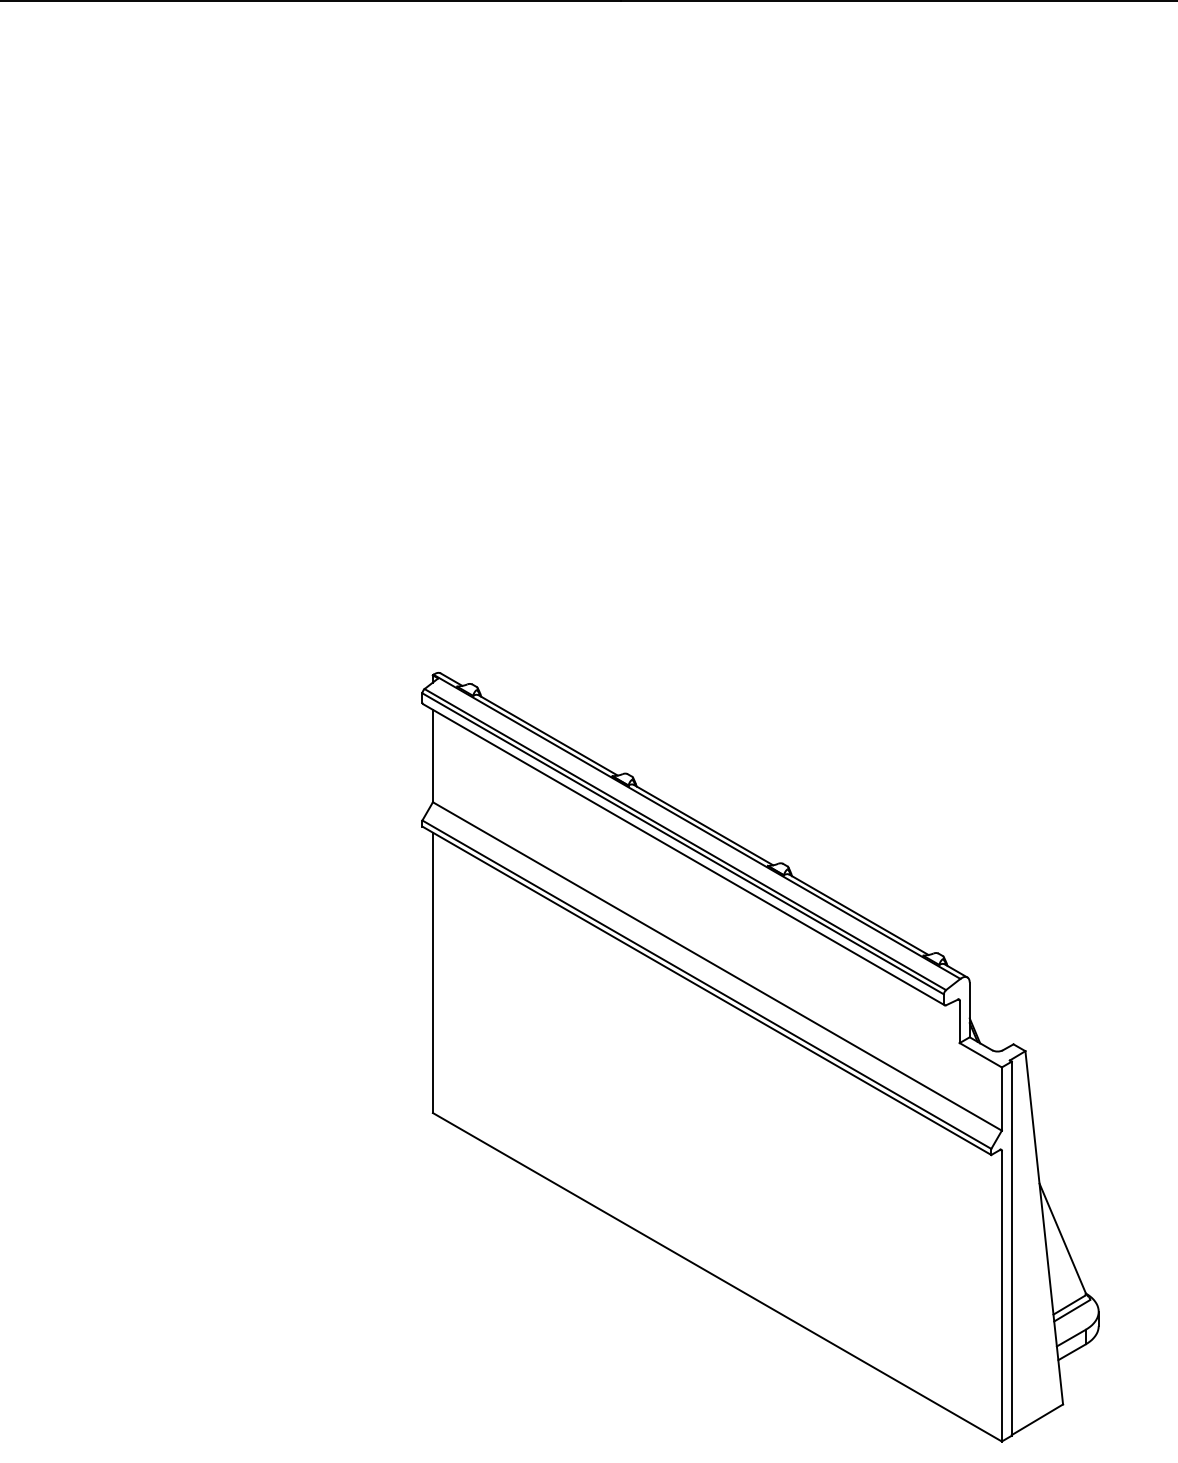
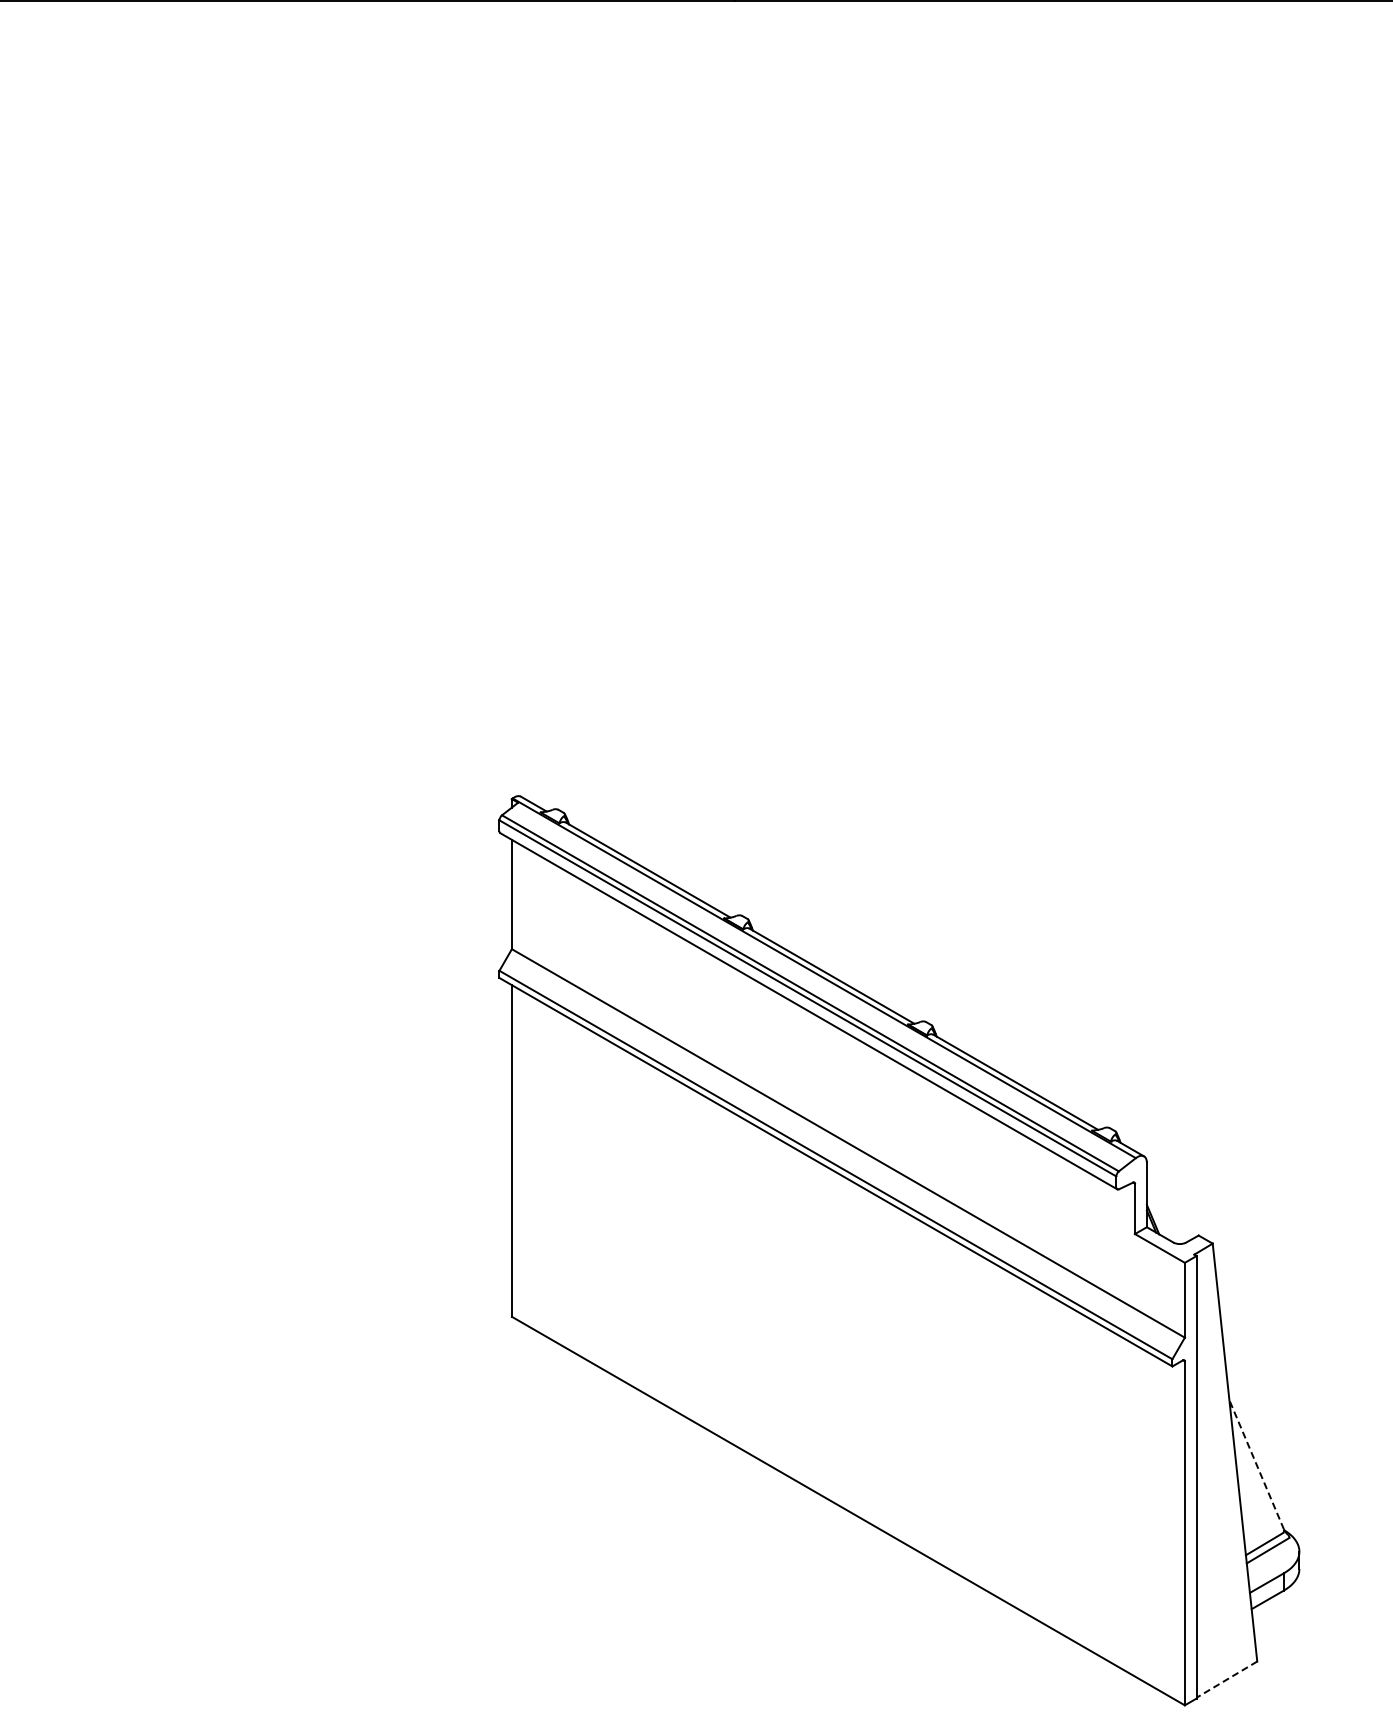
line: (1062, 1237) -> (1256, 1464), solid -> dashed
line: (1037, 1419) -> (1226, 1679), solid -> dashed

